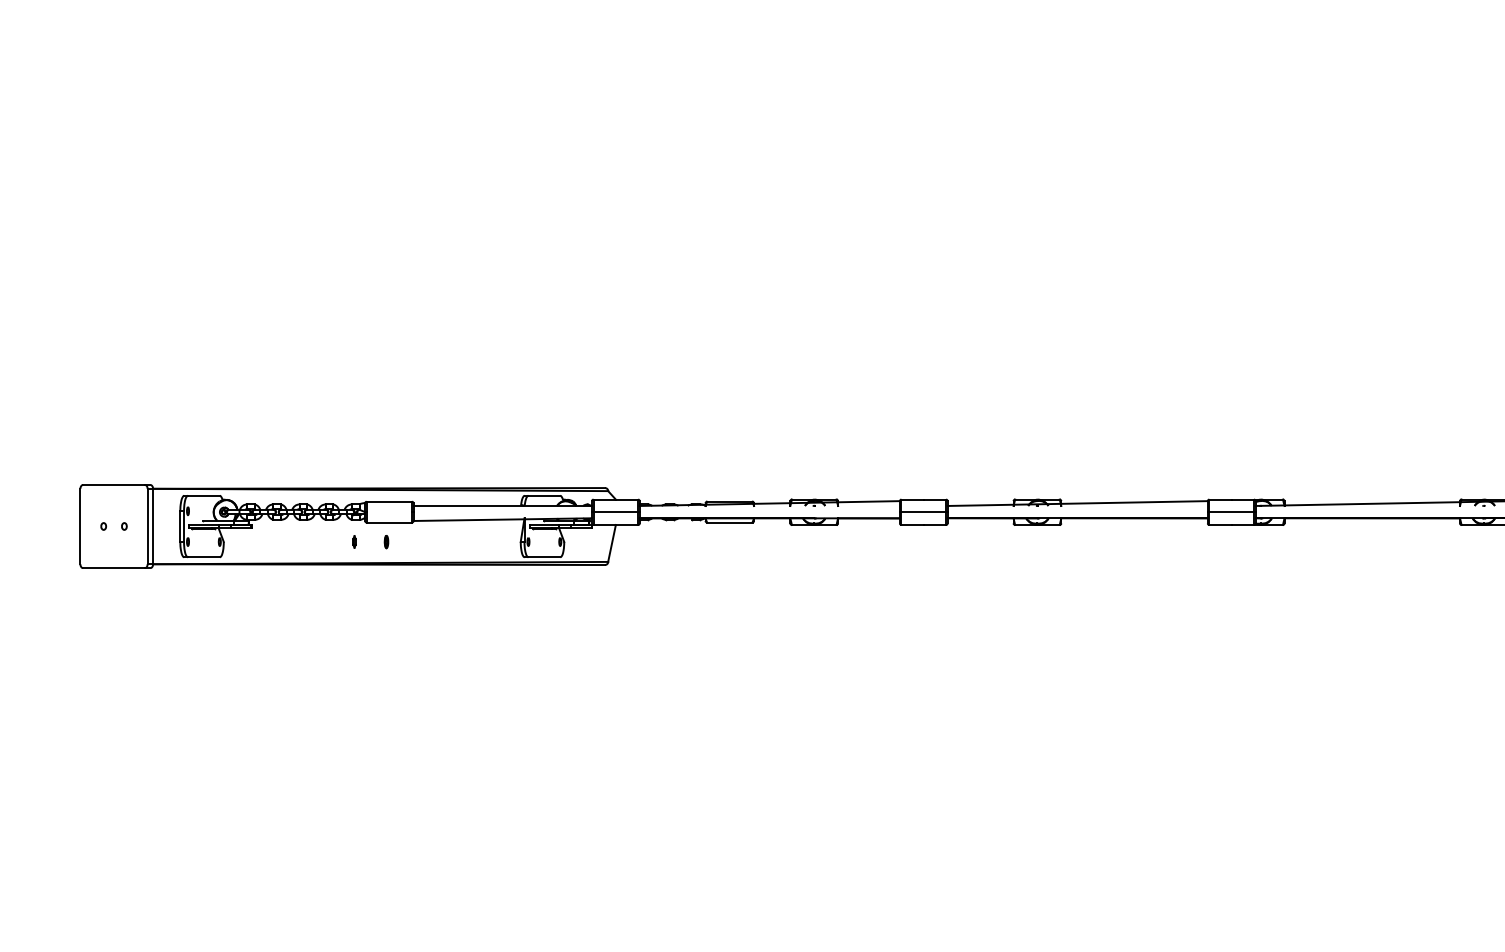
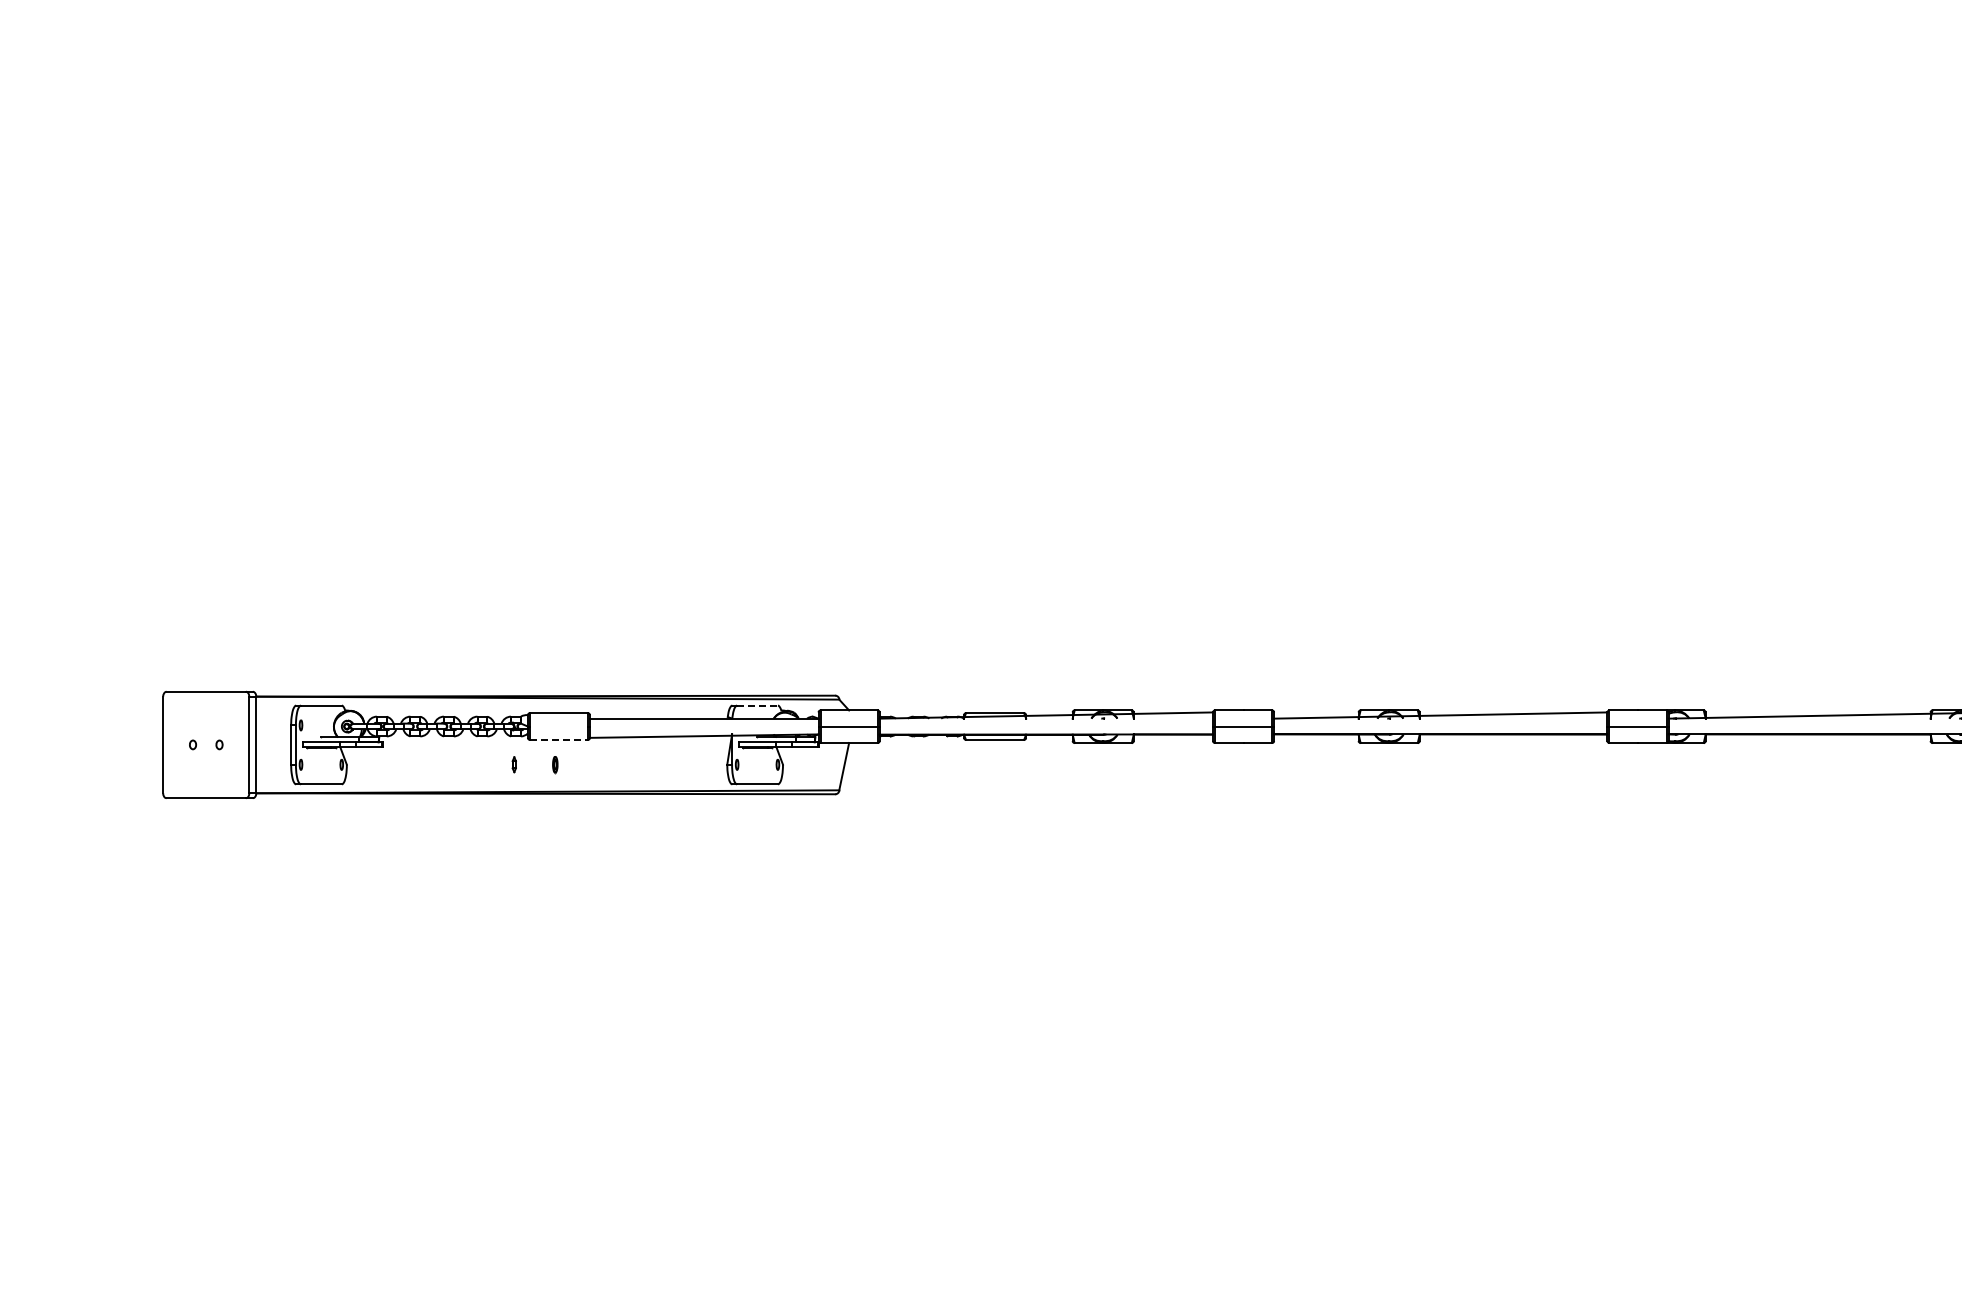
line: (545, 495) -> (758, 705), solid -> dashed
line: (389, 522) -> (559, 739), solid -> dashed

